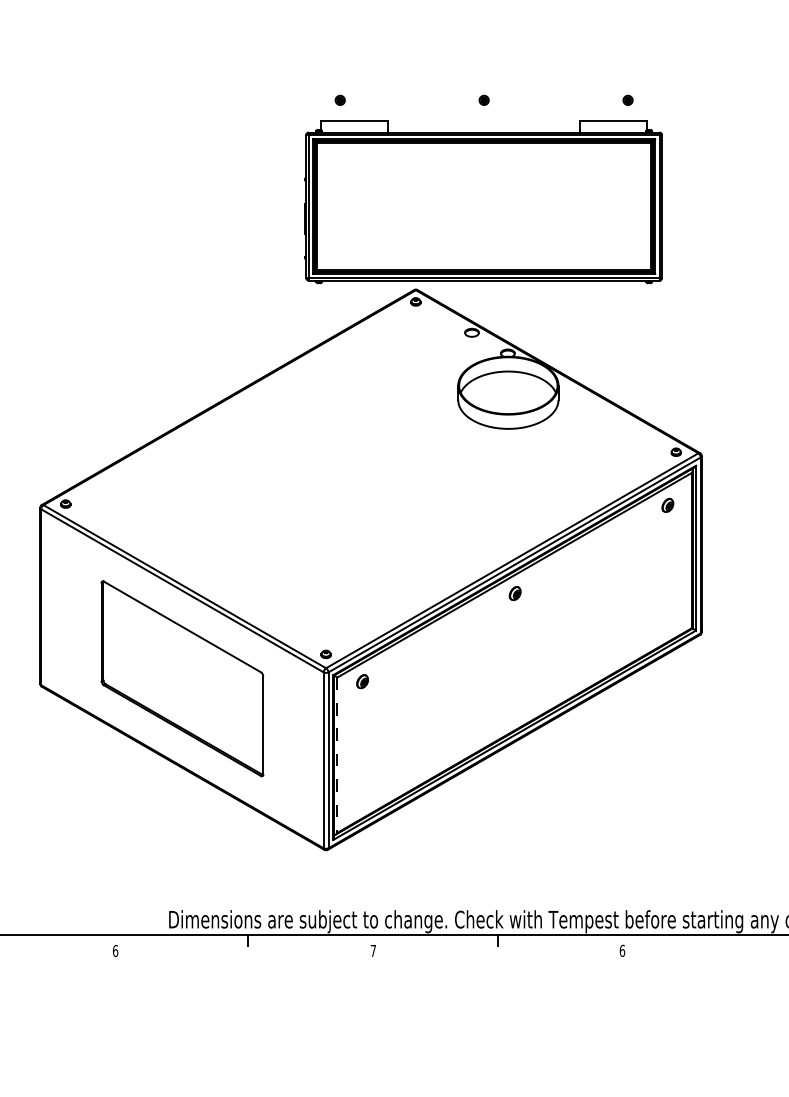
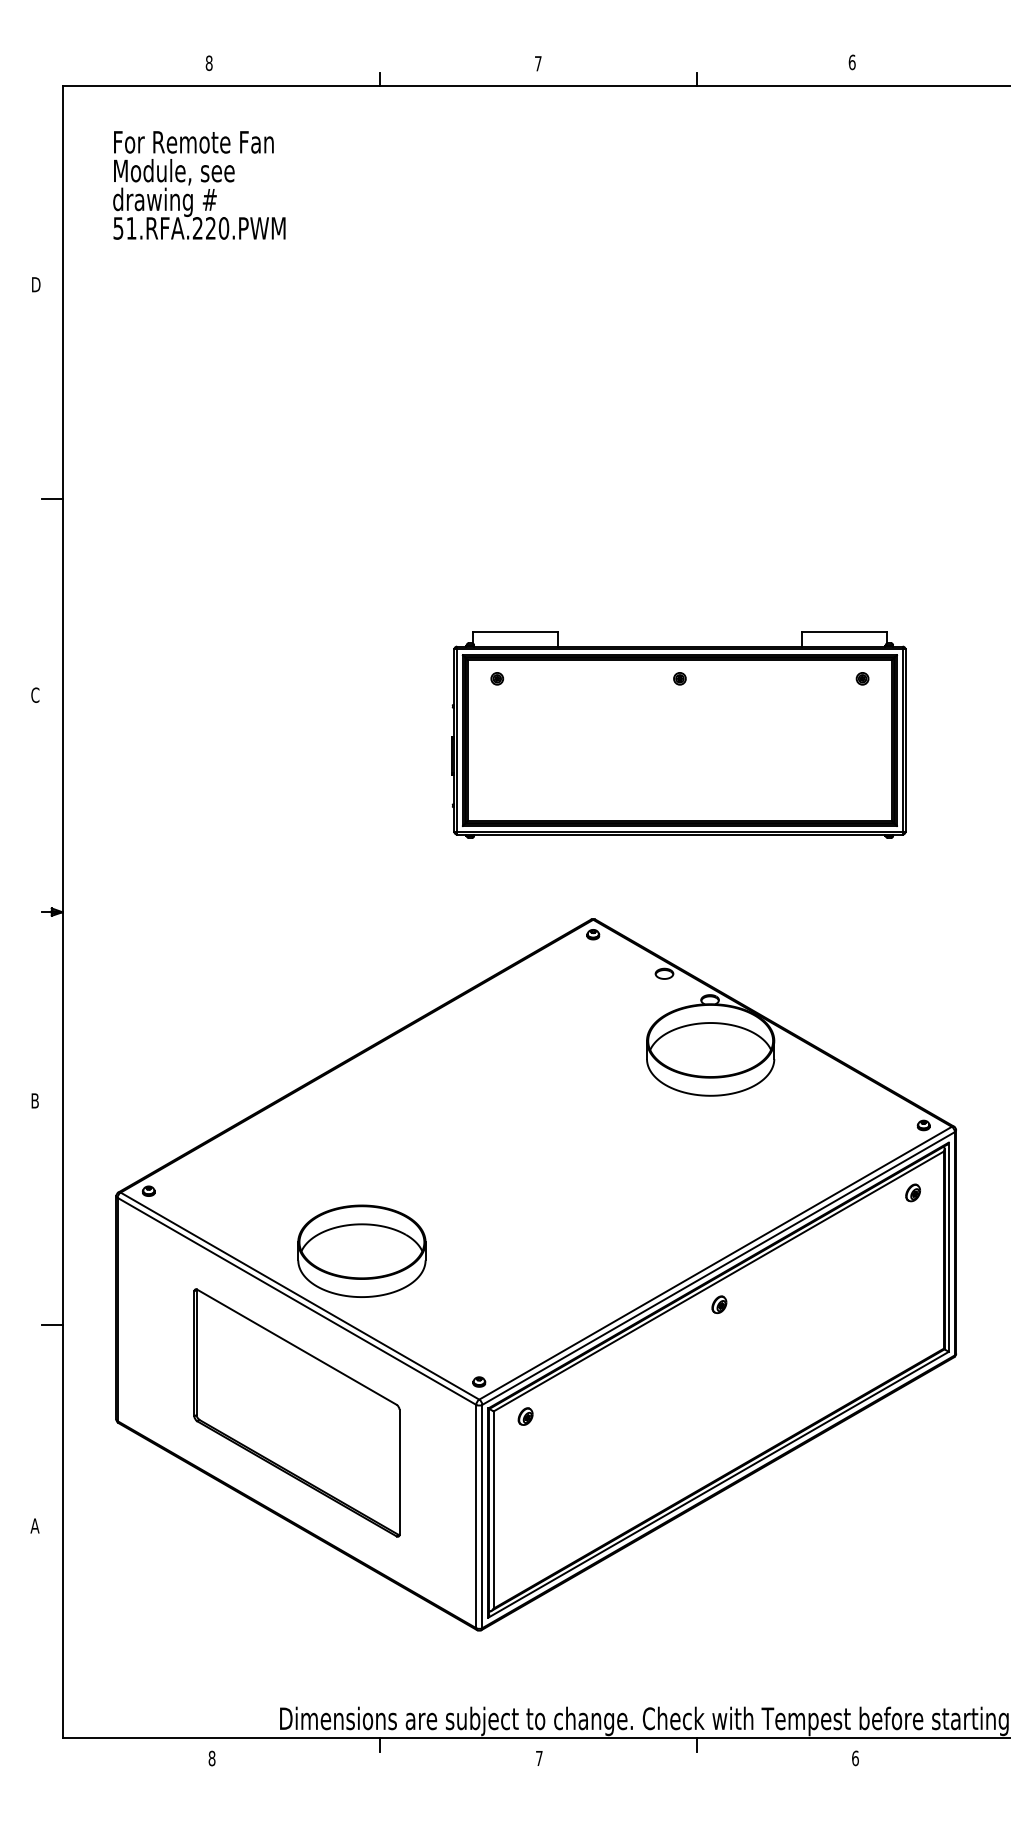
part: (483, 201) -> (678, 734), moved
part: (233, 550) -> (361, 1250), added
line: (337, 755) -> (493, 1510), dashed -> solid
text: (115, 950) -> (211, 1758), 6 -> 8

